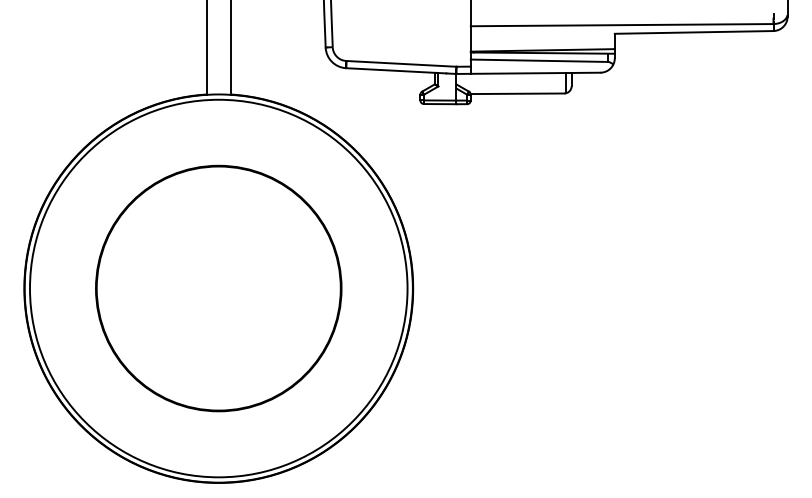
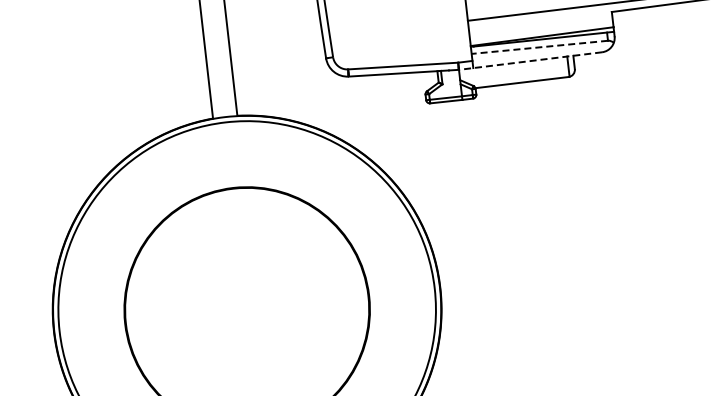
line: (538, 60) -> (539, 47), solid -> dashed
line: (527, 73) -> (529, 61), solid -> dashed

